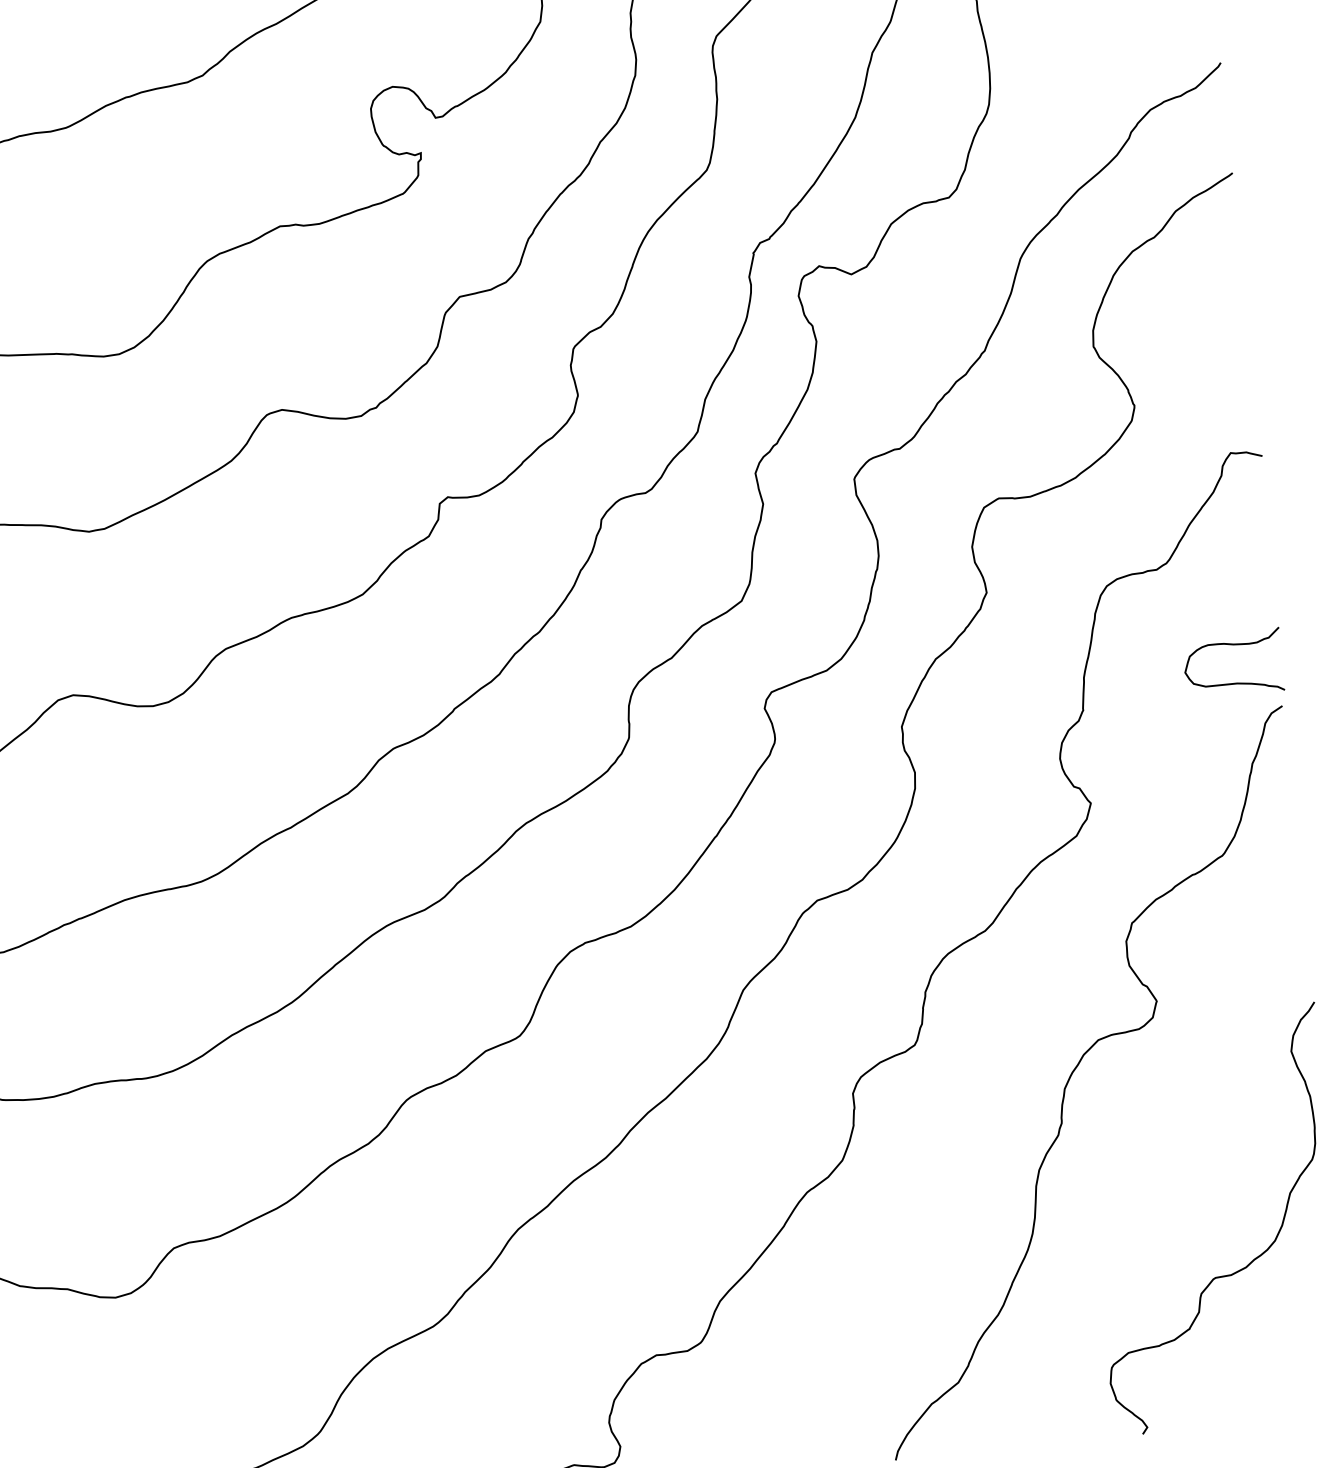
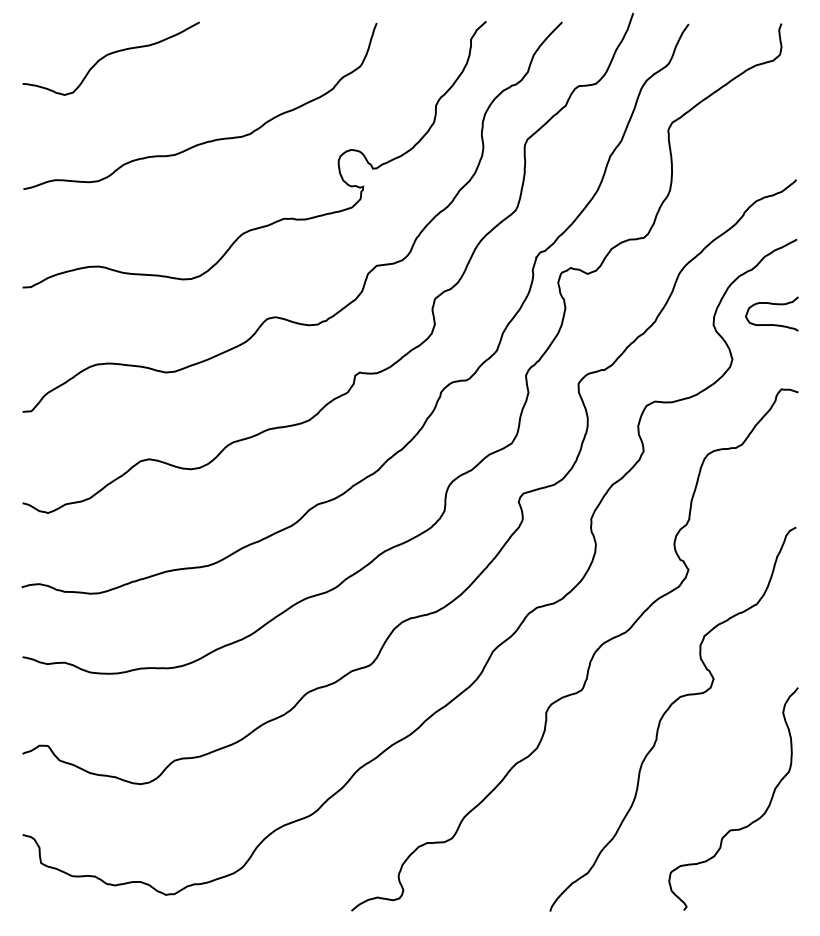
curve: (1230, 645) -> (771, 304), moved

